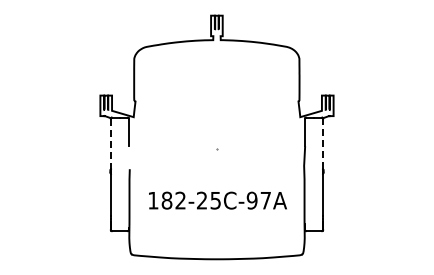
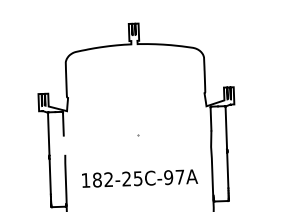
line: (323, 143) -> (226, 127), dashed -> solid
line: (110, 144) -> (48, 134), dashed -> solid

